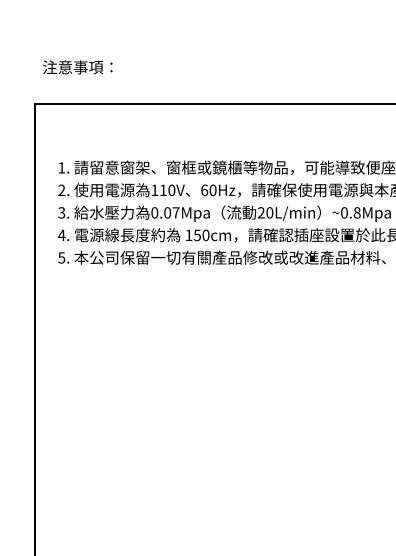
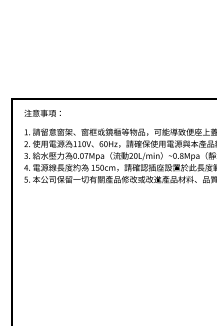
text: (77, 65) -> (42, 112), moved

